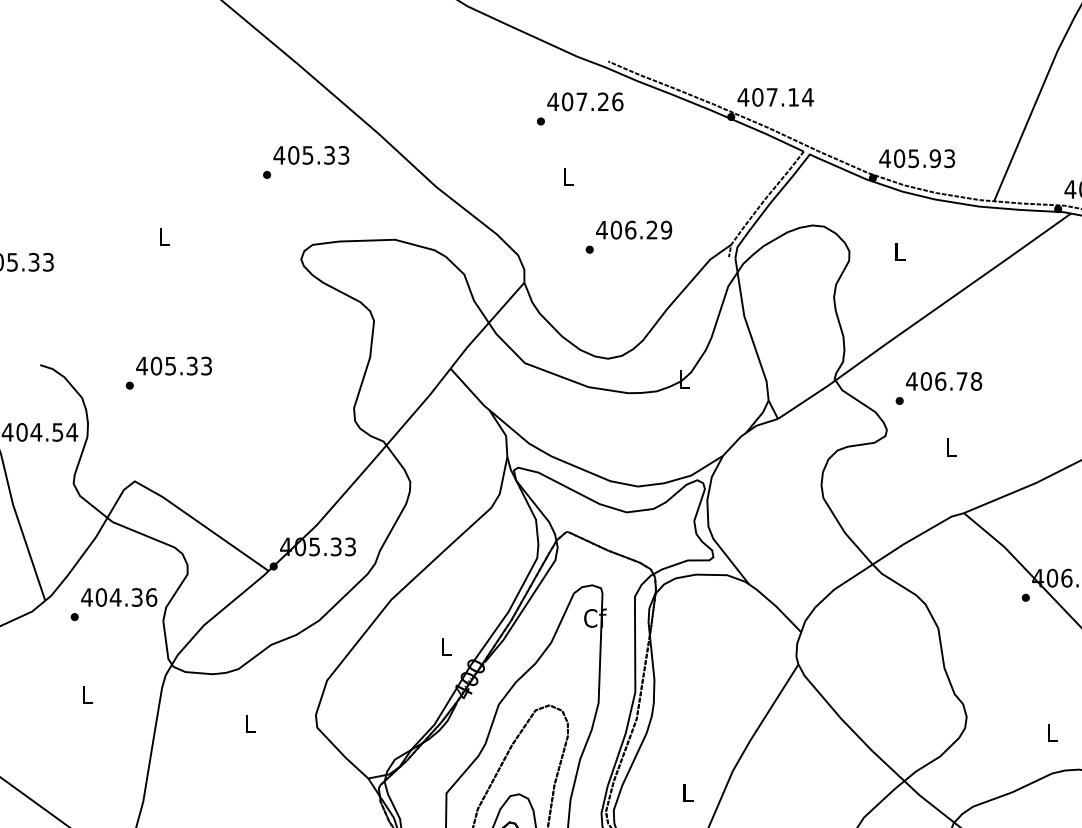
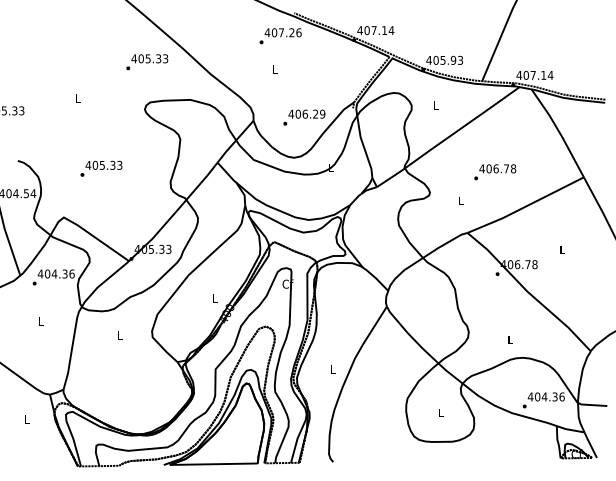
text: (629, 236) -> (304, 117), moved
text: (168, 372) -> (101, 168), moved
text: (939, 388) -> (495, 172), moved

